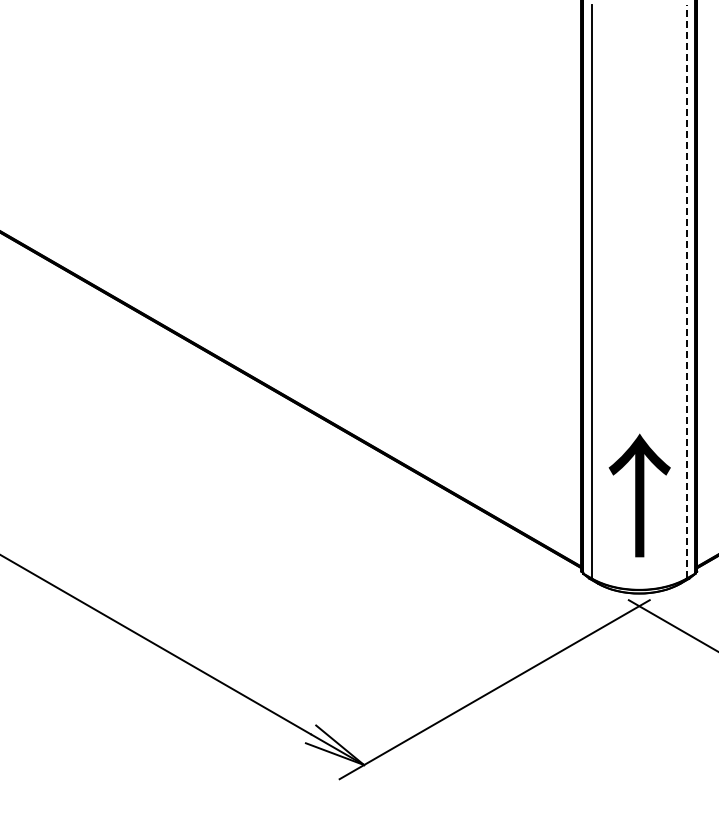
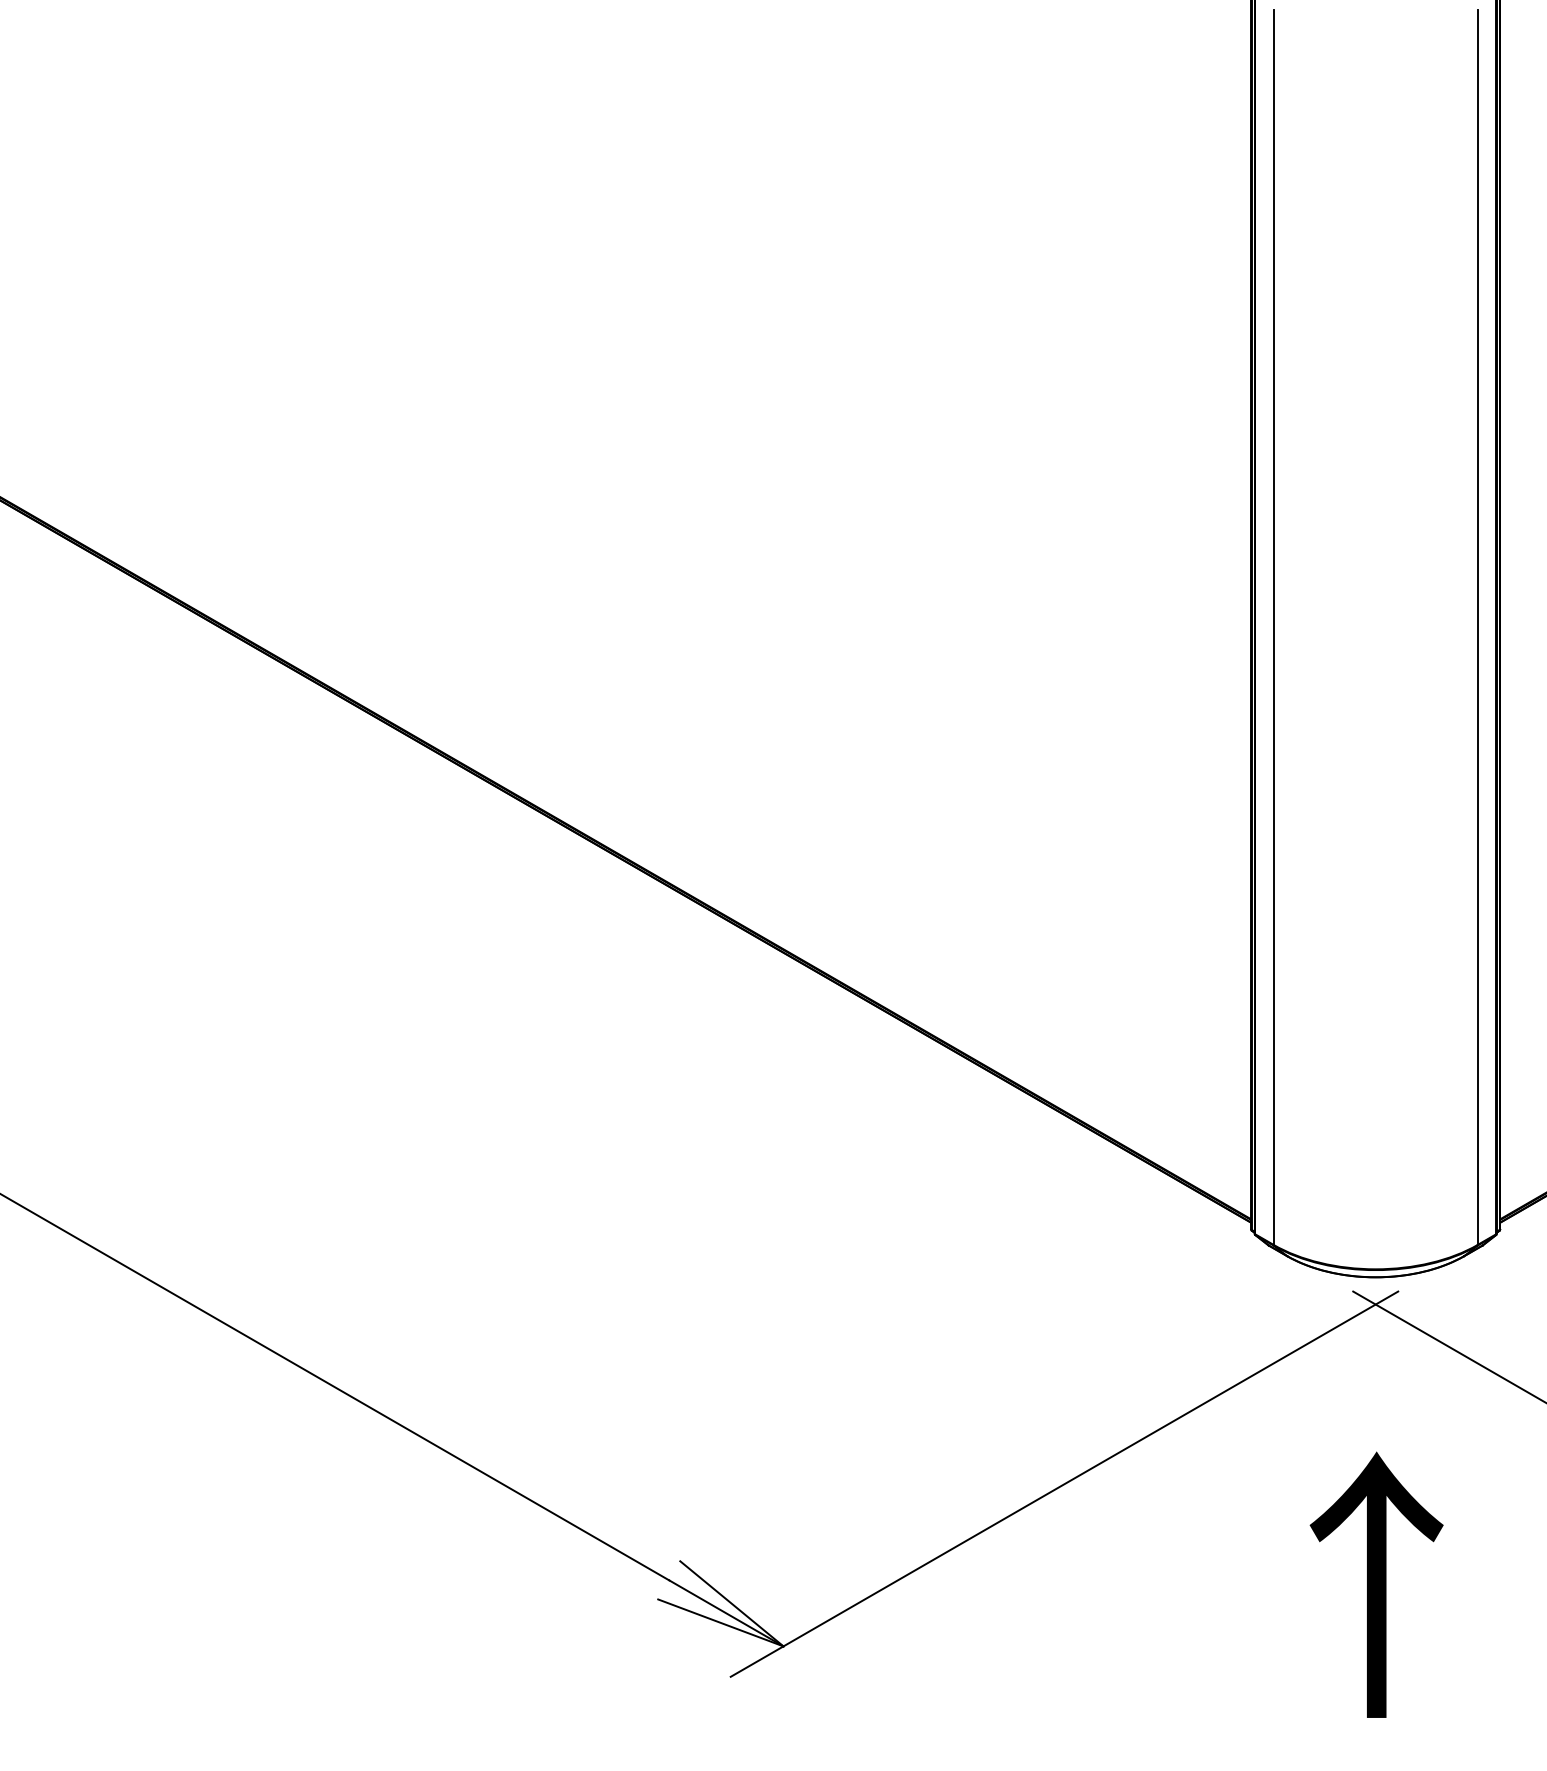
line: (686, 291) -> (1477, 627), dashed -> solid
text: (639, 495) -> (1376, 1584), moved

